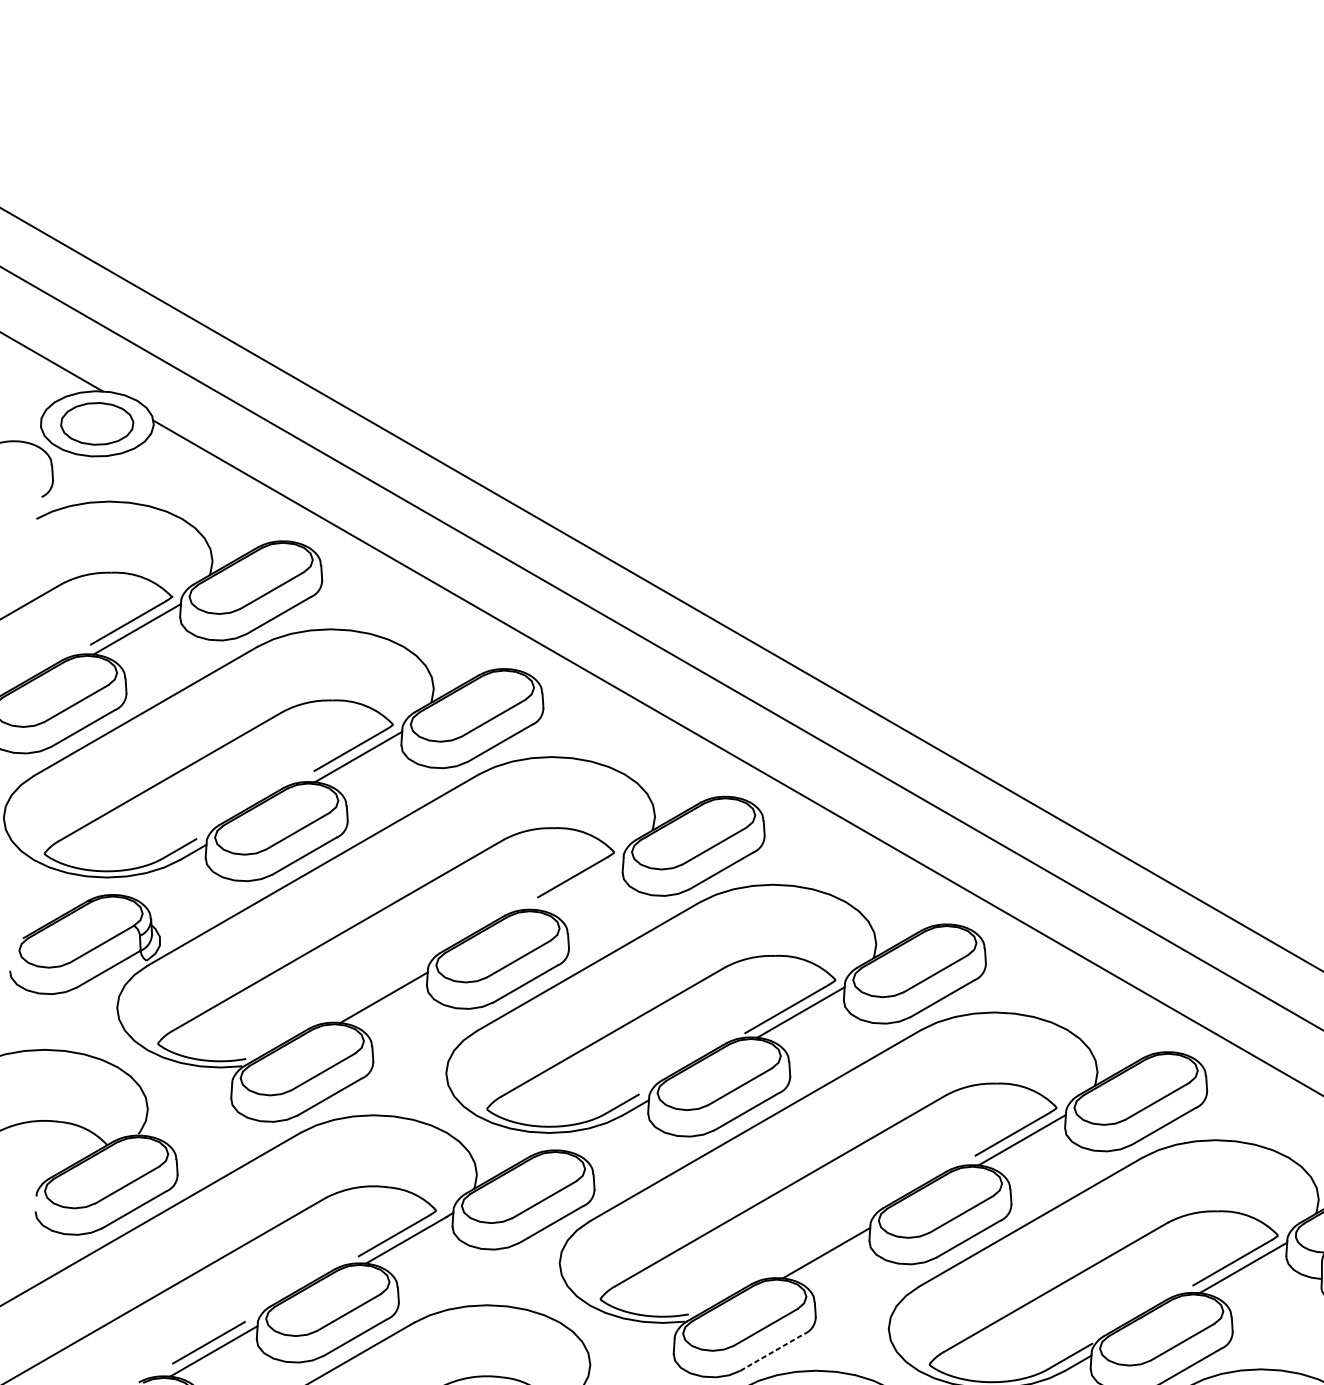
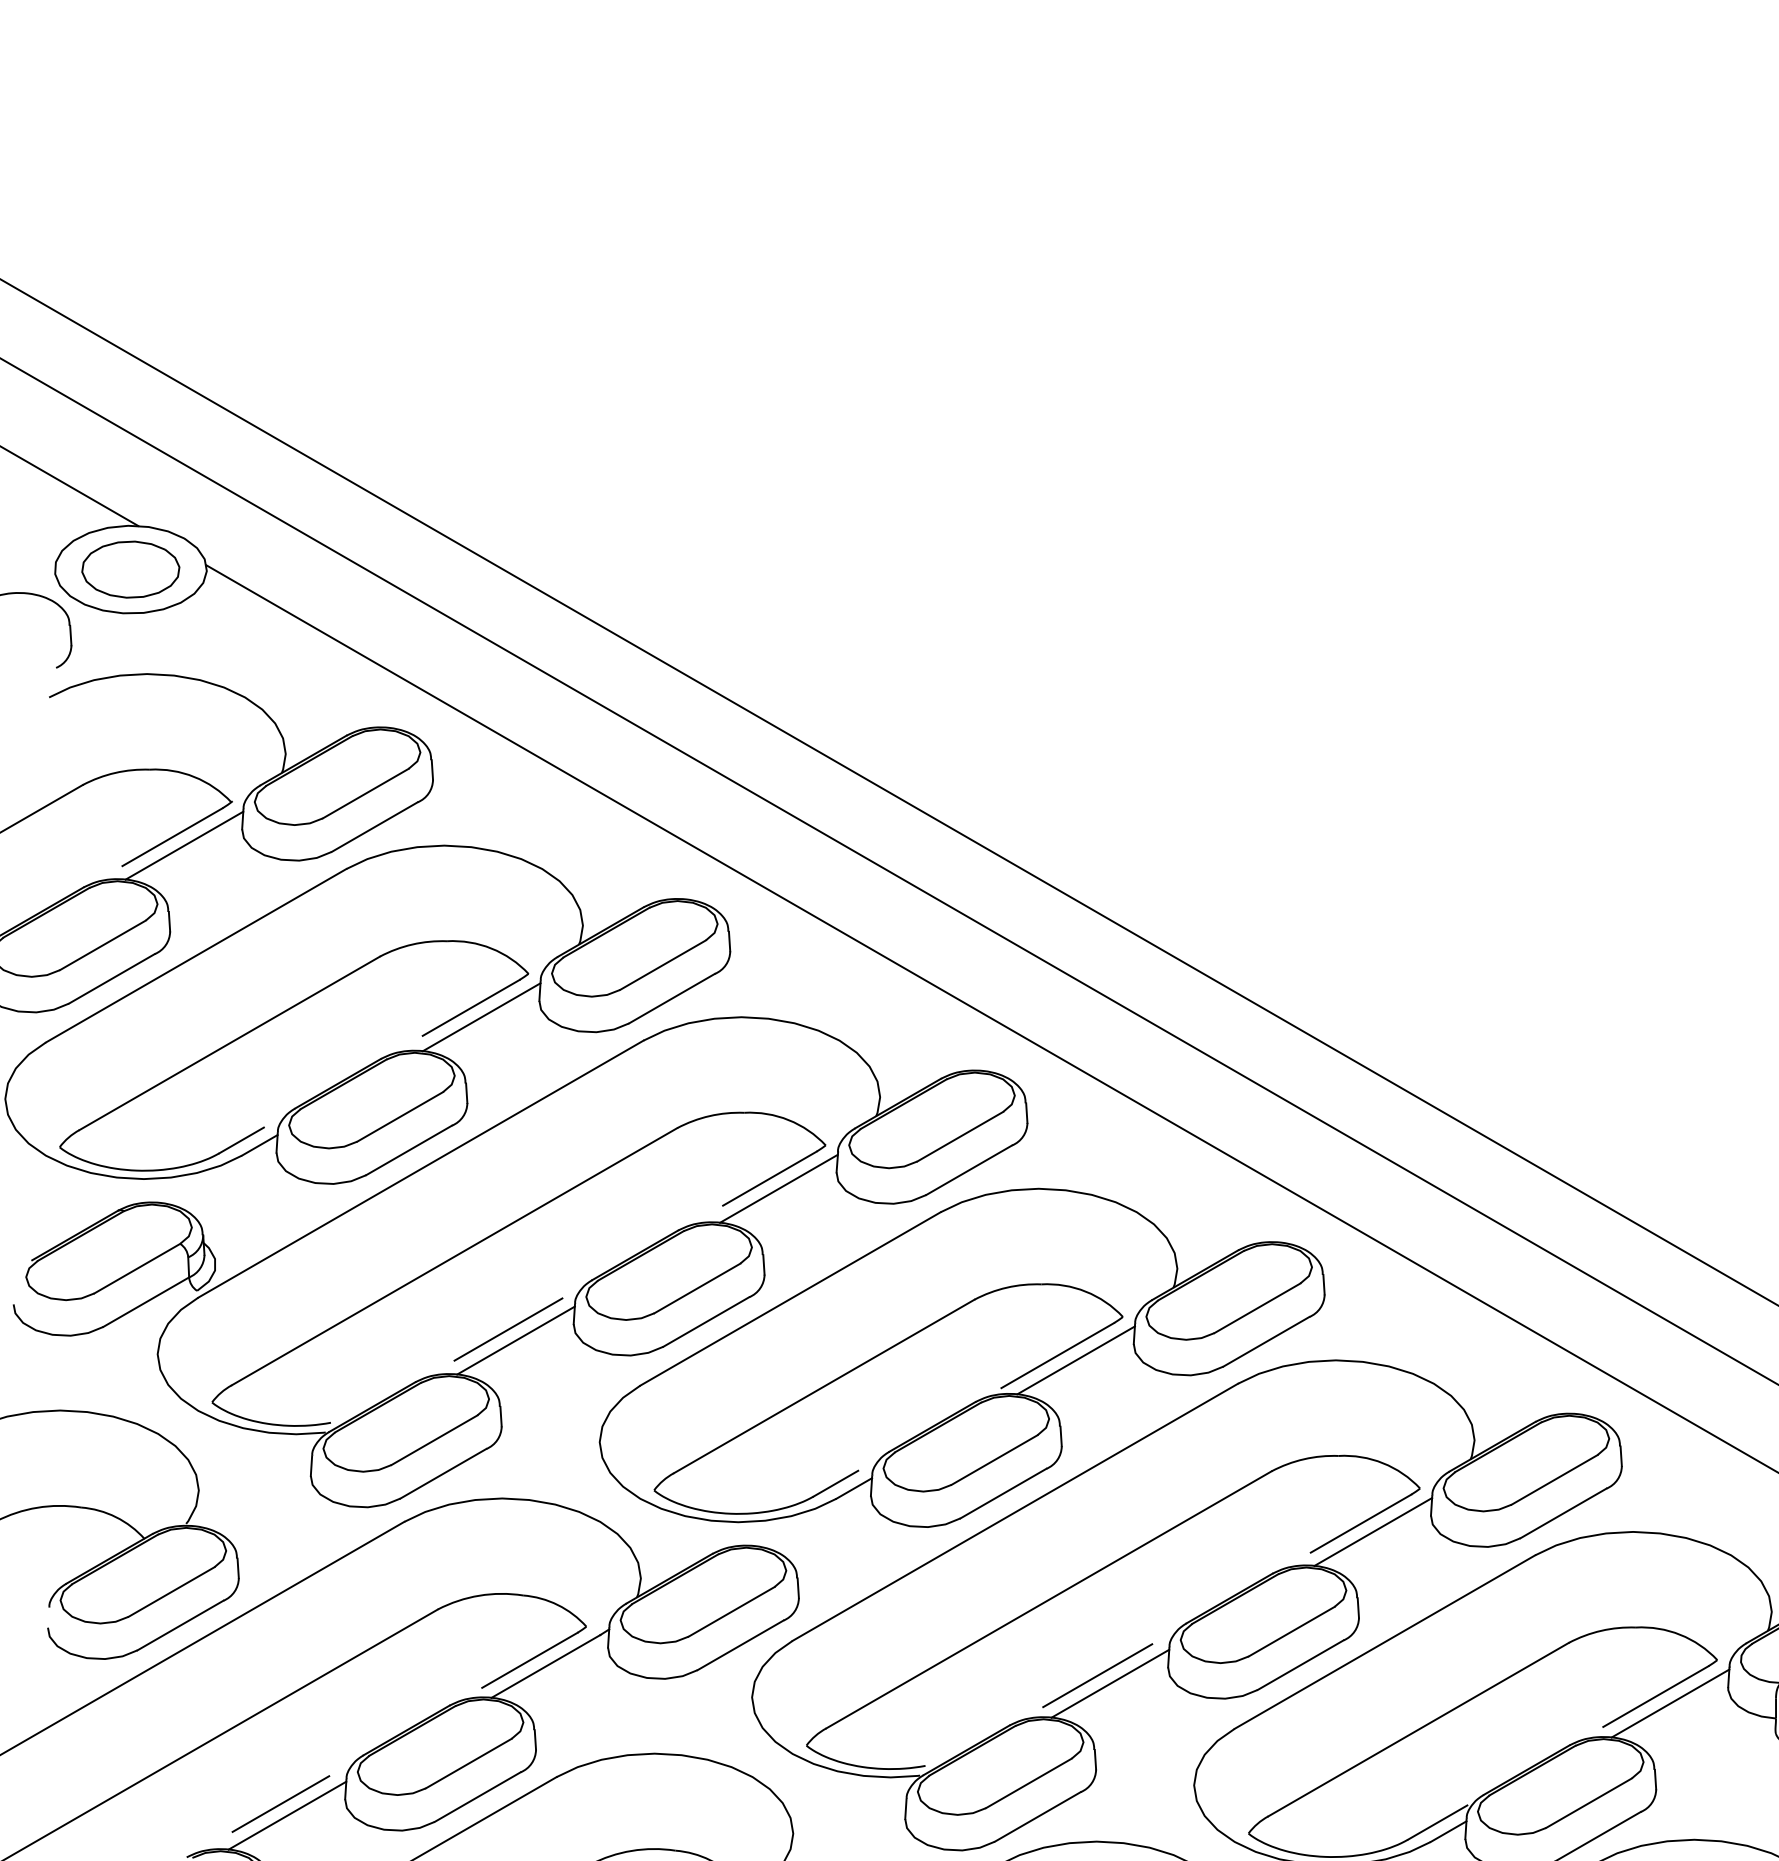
line: (579, 884) -> (778, 1188), added
line: (378, 989) -> (508, 1329), added
line: (816, 1247) -> (1097, 1675), added
line: (772, 1352) -> (1037, 1816), dashed -> solid

